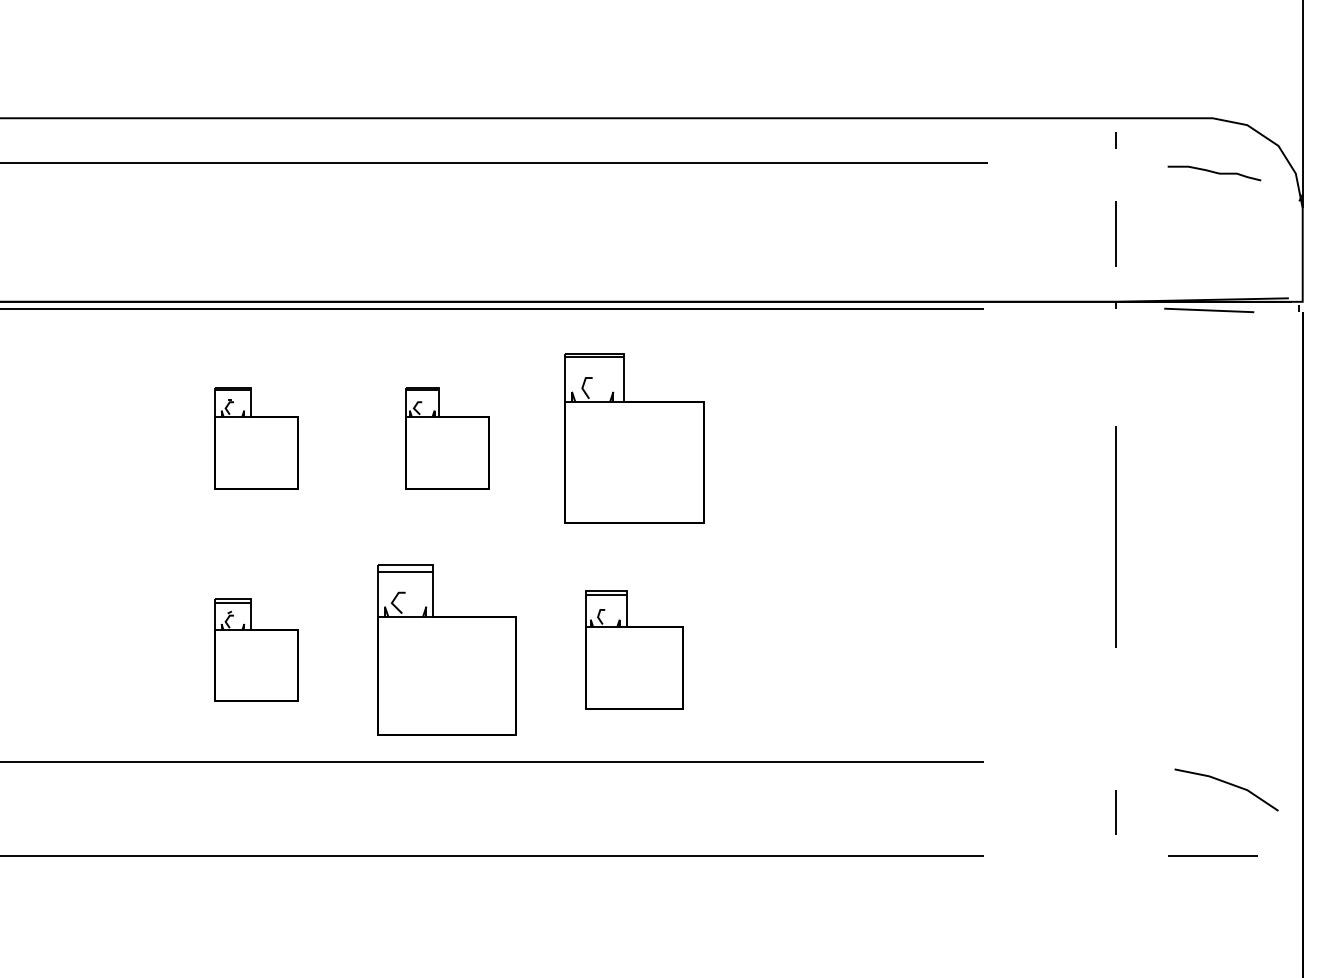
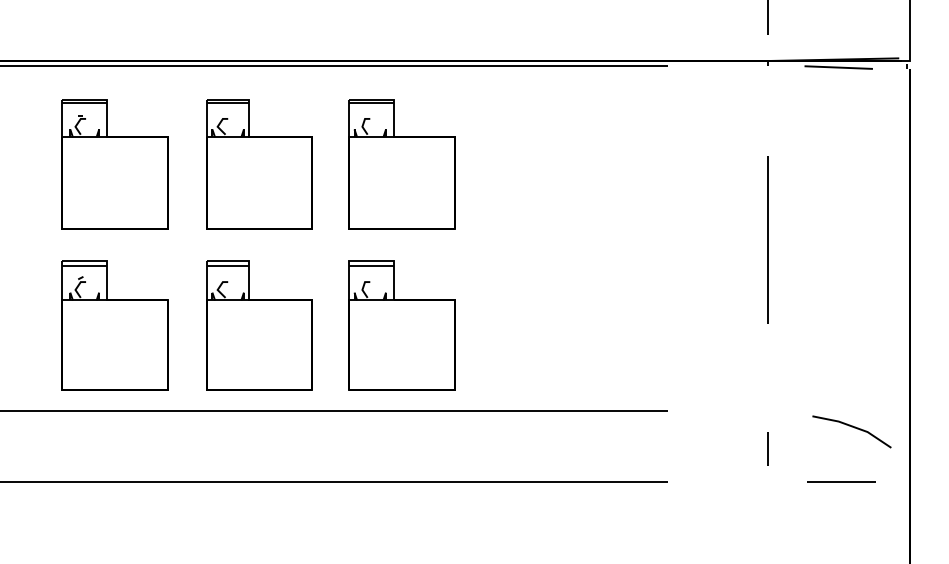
part: (256, 438) -> (114, 164), size x1.67
part: (446, 438) -> (259, 164), size x1.67
part: (256, 649) -> (114, 325), size x1.67
part: (634, 649) -> (402, 325), size x1.43

